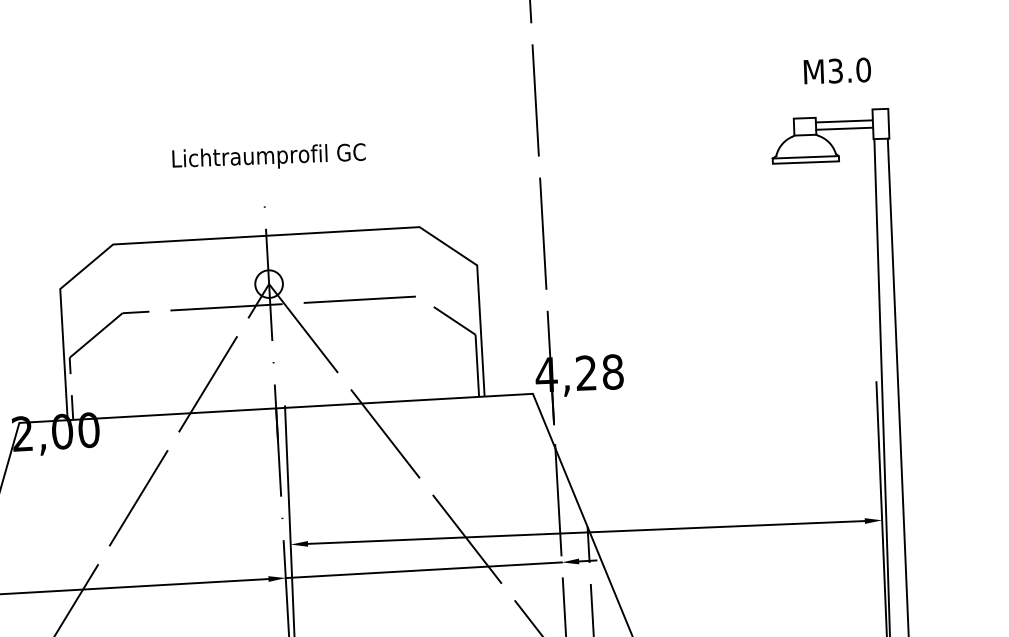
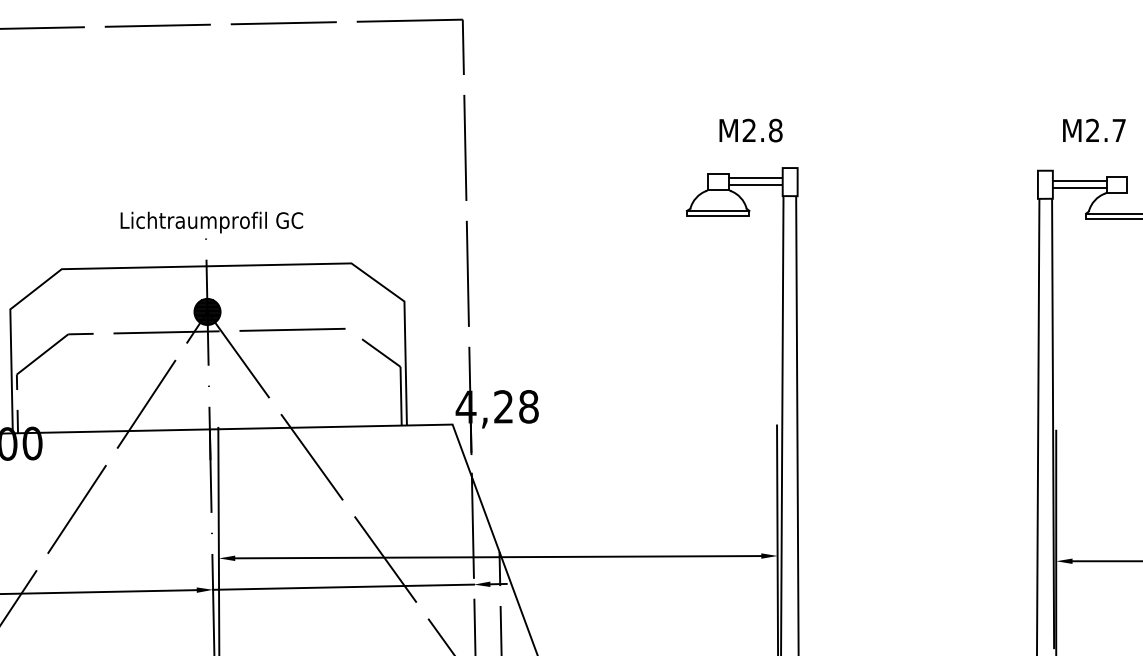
text: (849, 70) -> (762, 130), M3.0 -> M2.8
text: (268, 157) -> (211, 222), moved
hatch: (269, 283) -> (207, 311), added

